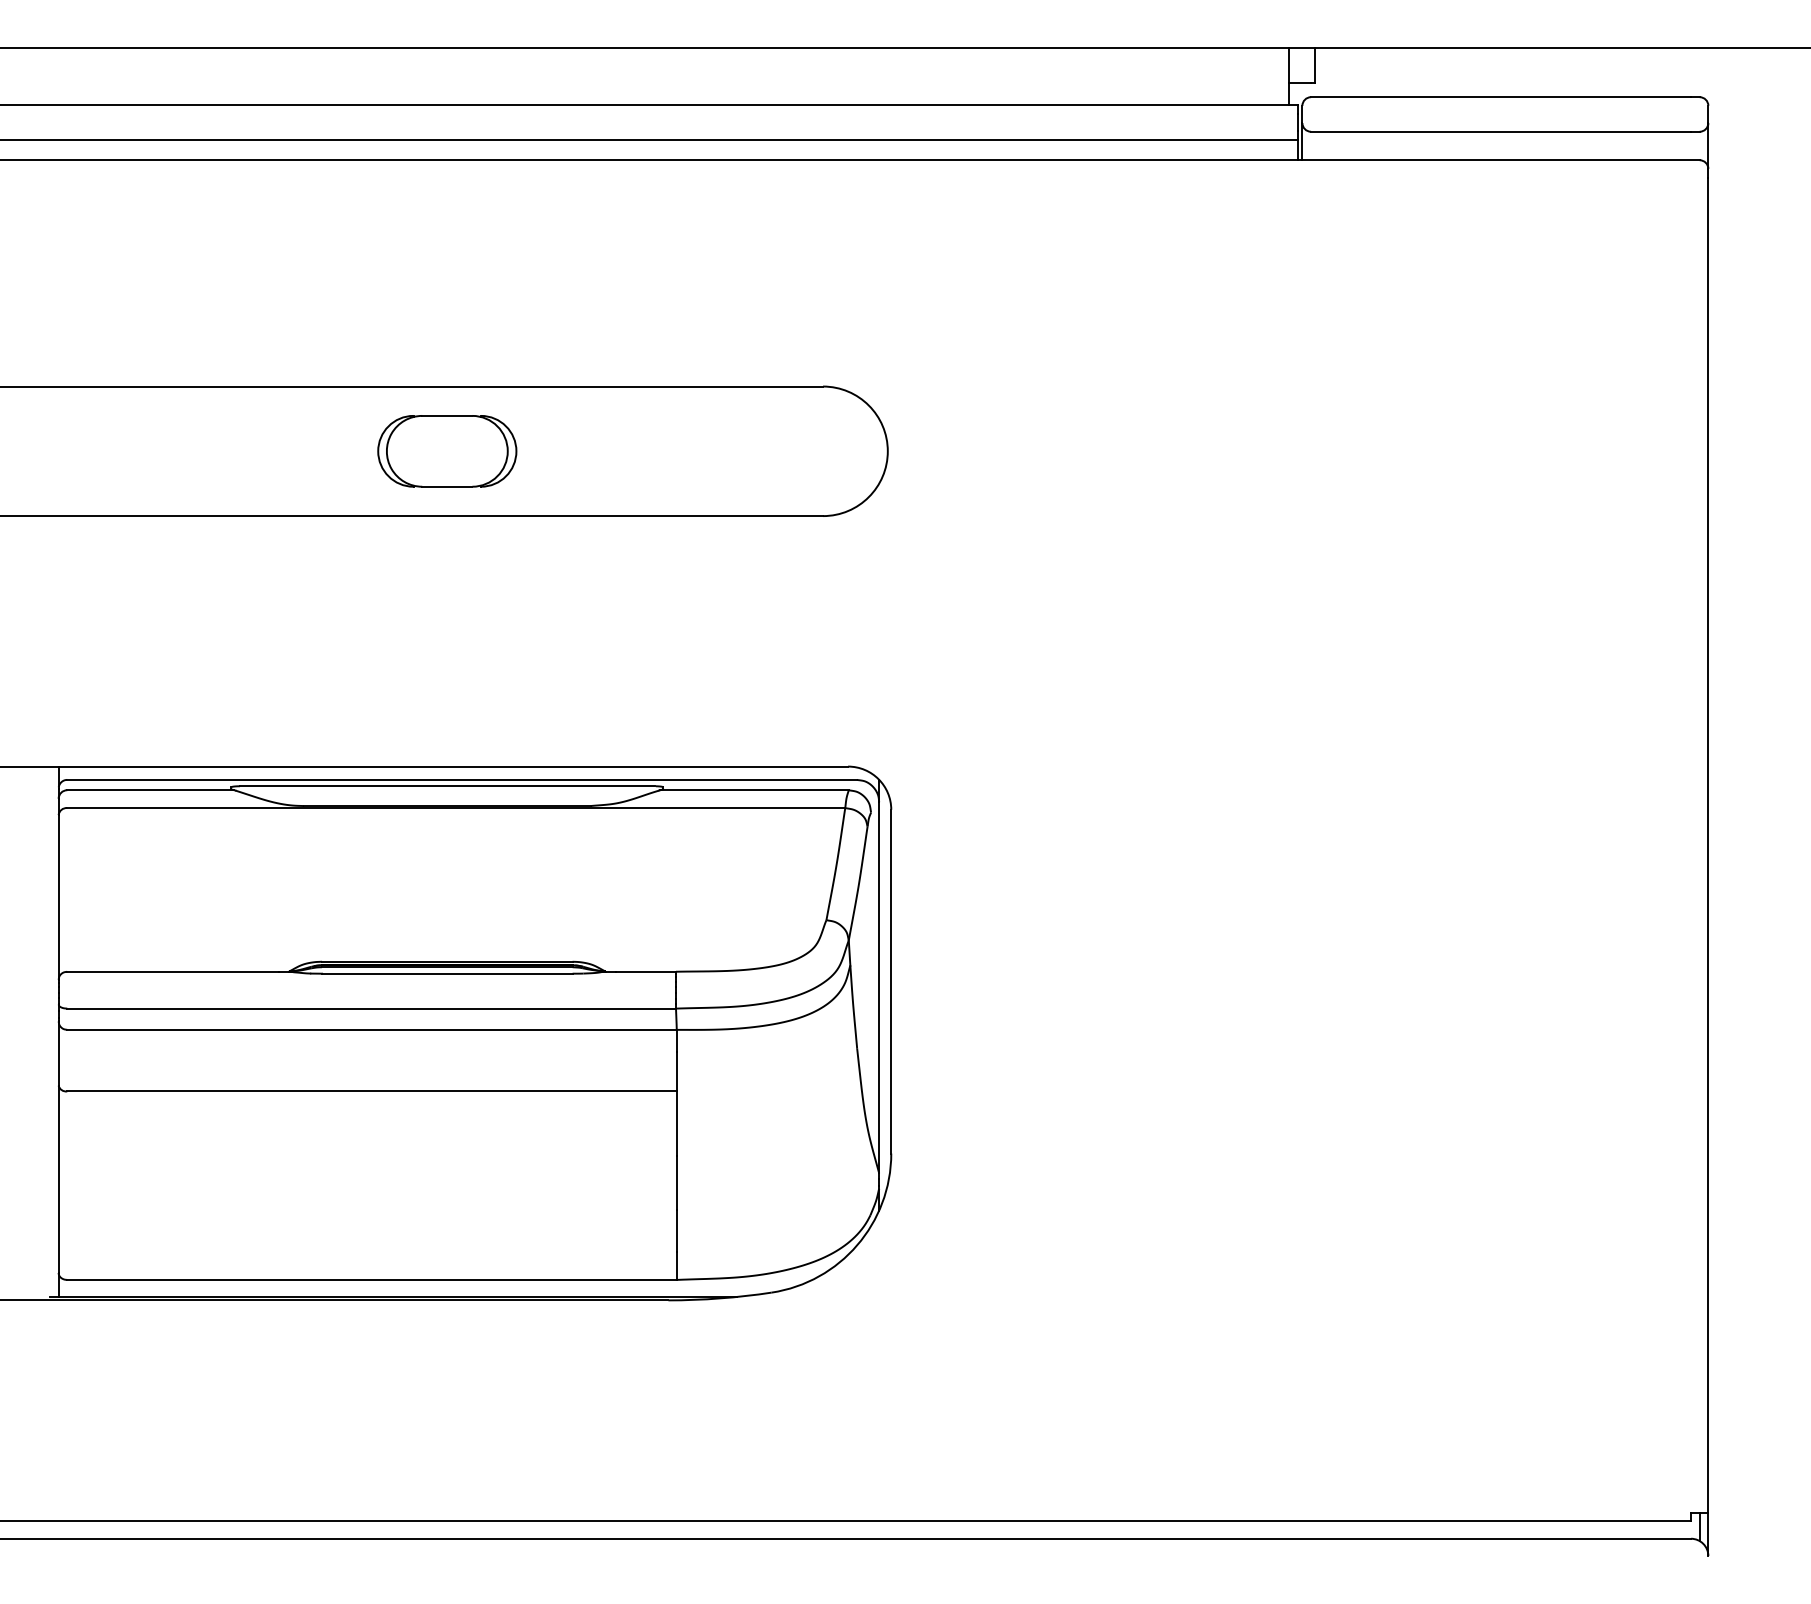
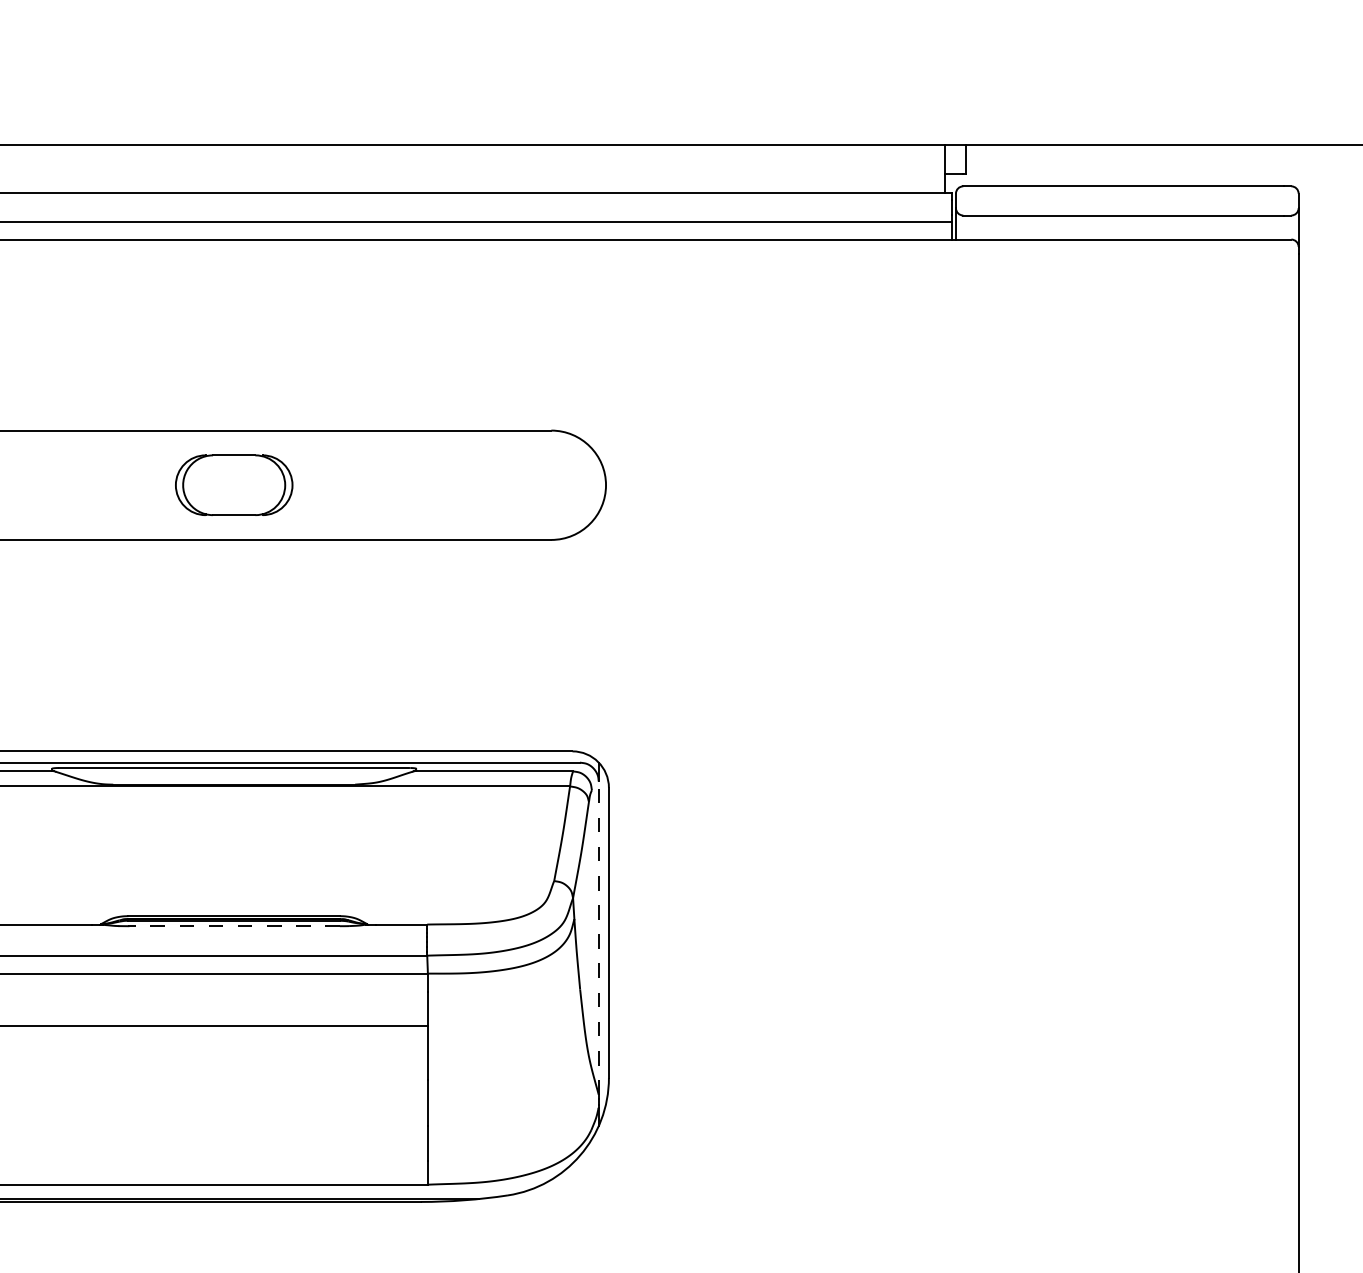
line: (446, 973) -> (233, 926), solid -> dashed
line: (879, 987) -> (598, 937), solid -> dashed

